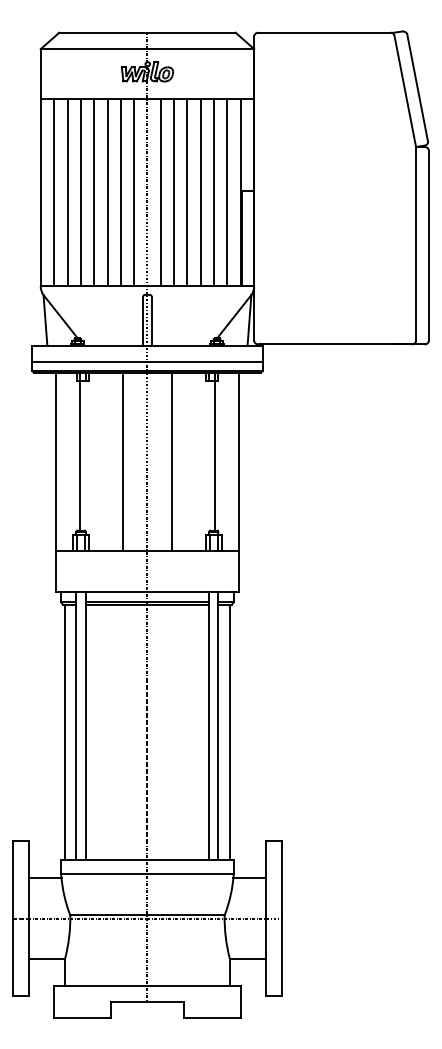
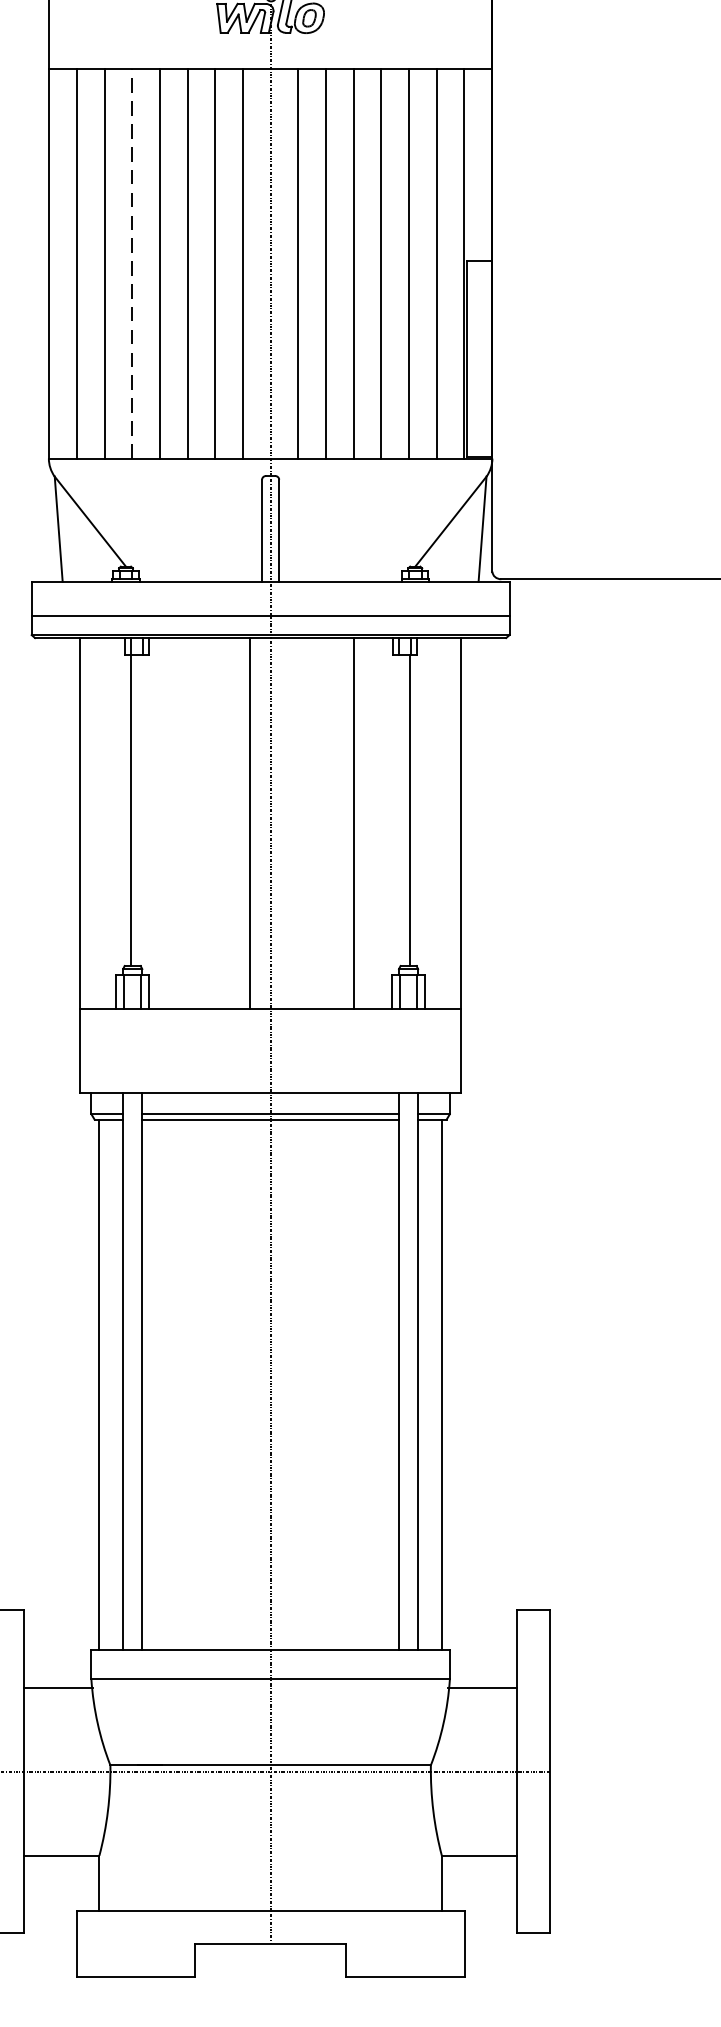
line: (80, 192) -> (131, 263), solid -> dashed
line: (122, 461) -> (249, 822), moved
line: (172, 461) -> (353, 822), moved

